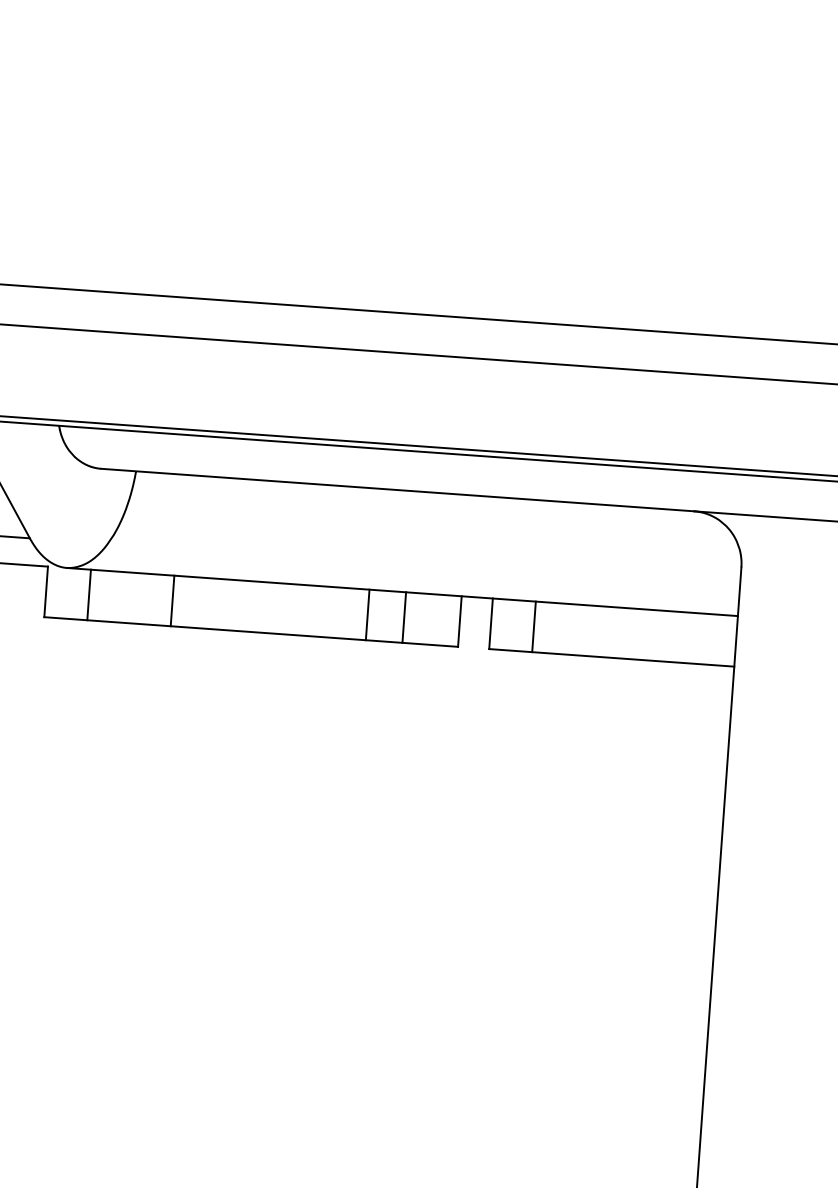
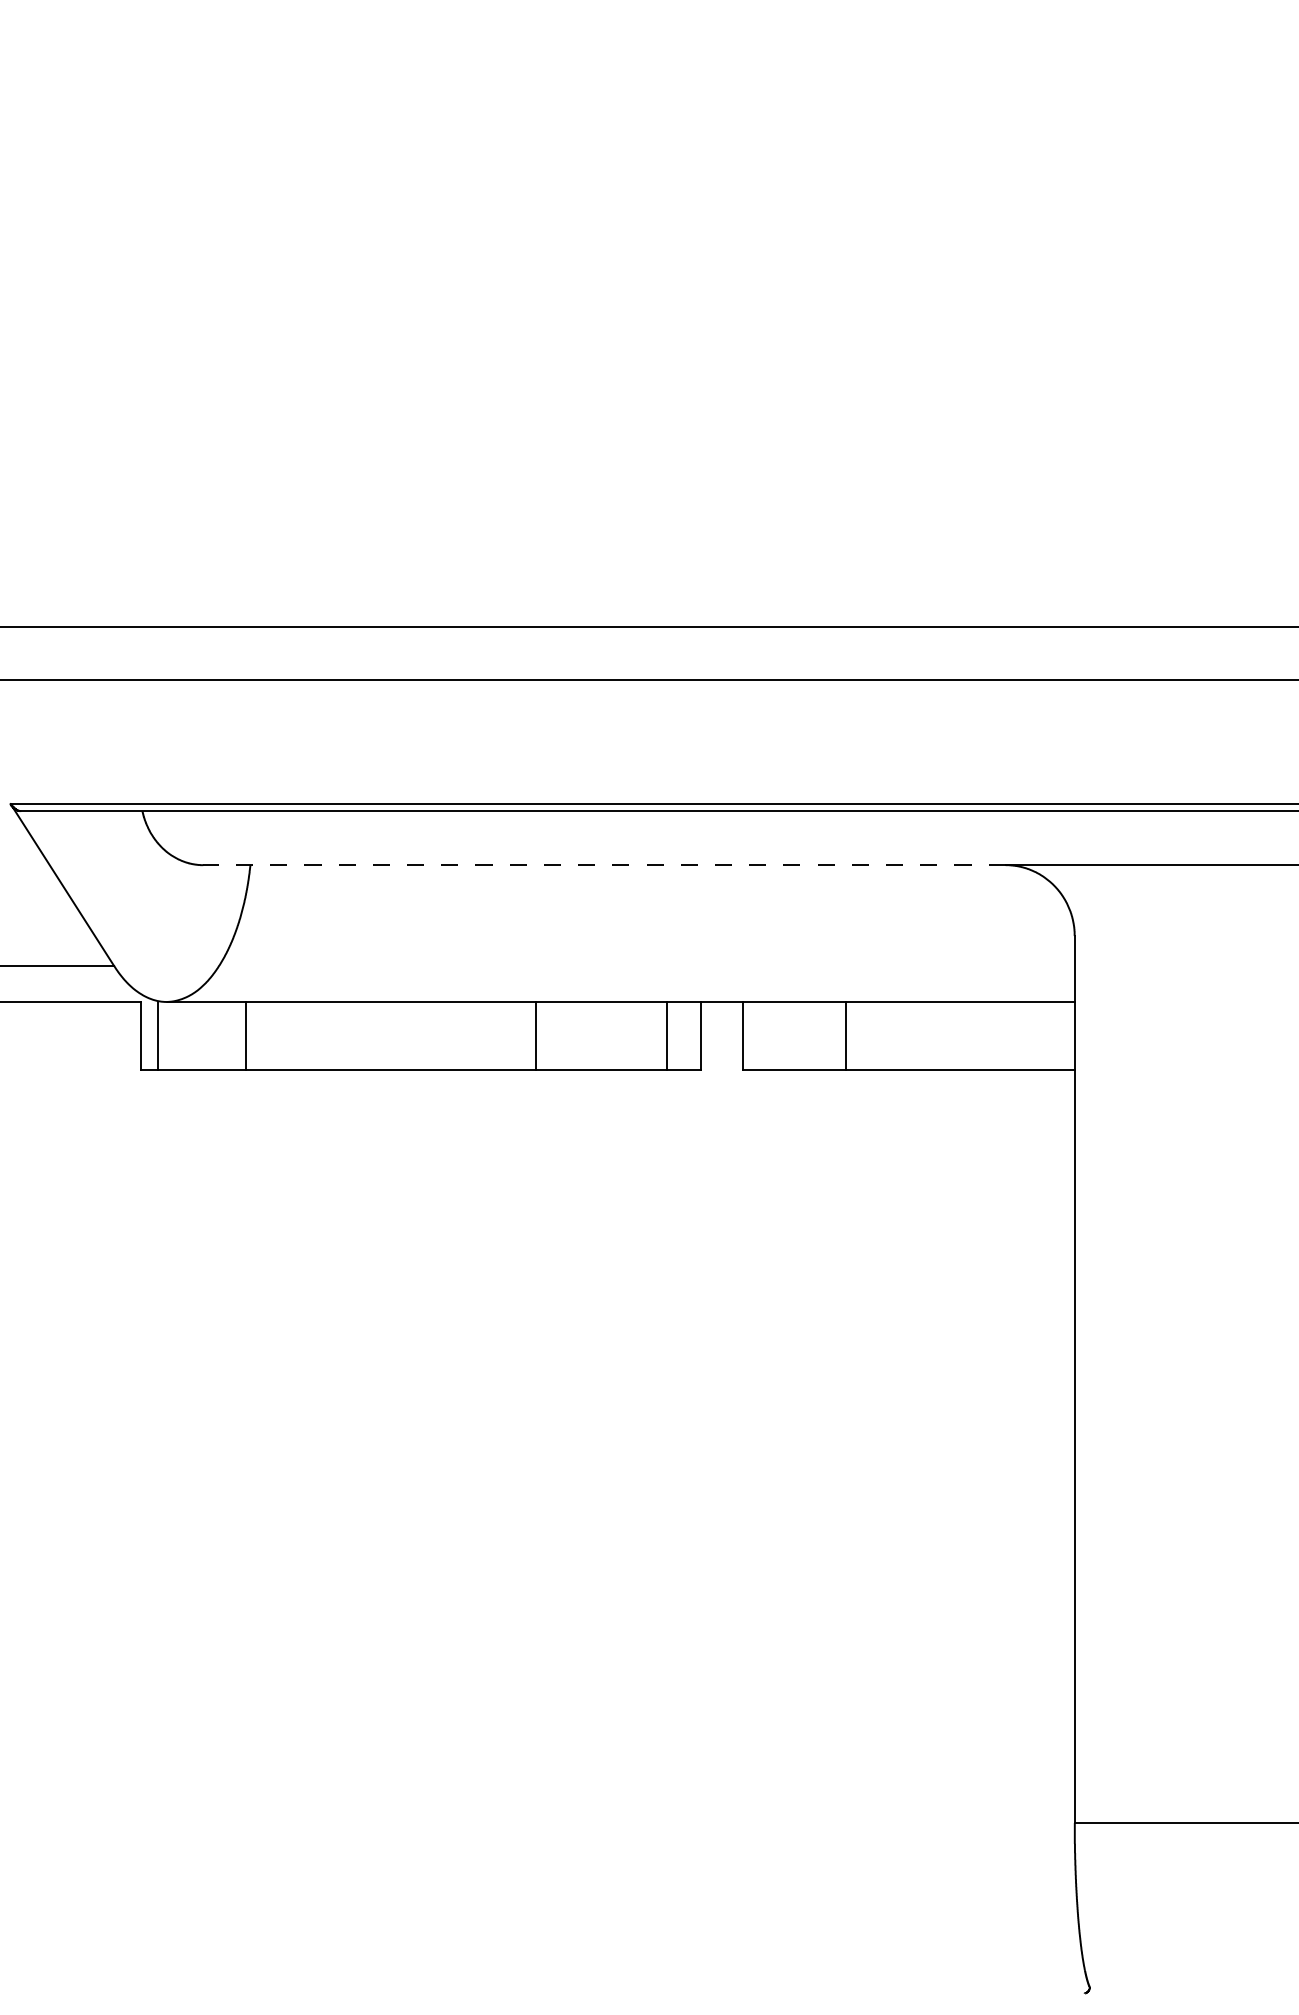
line: (397, 490) -> (604, 865), solid -> dashed
line: (89, 595) -> (158, 1036), moved
line: (172, 601) -> (246, 1036), moved
line: (367, 615) -> (536, 1036), moved
line: (404, 617) -> (666, 1036), moved
line: (534, 627) -> (846, 1036), moved

